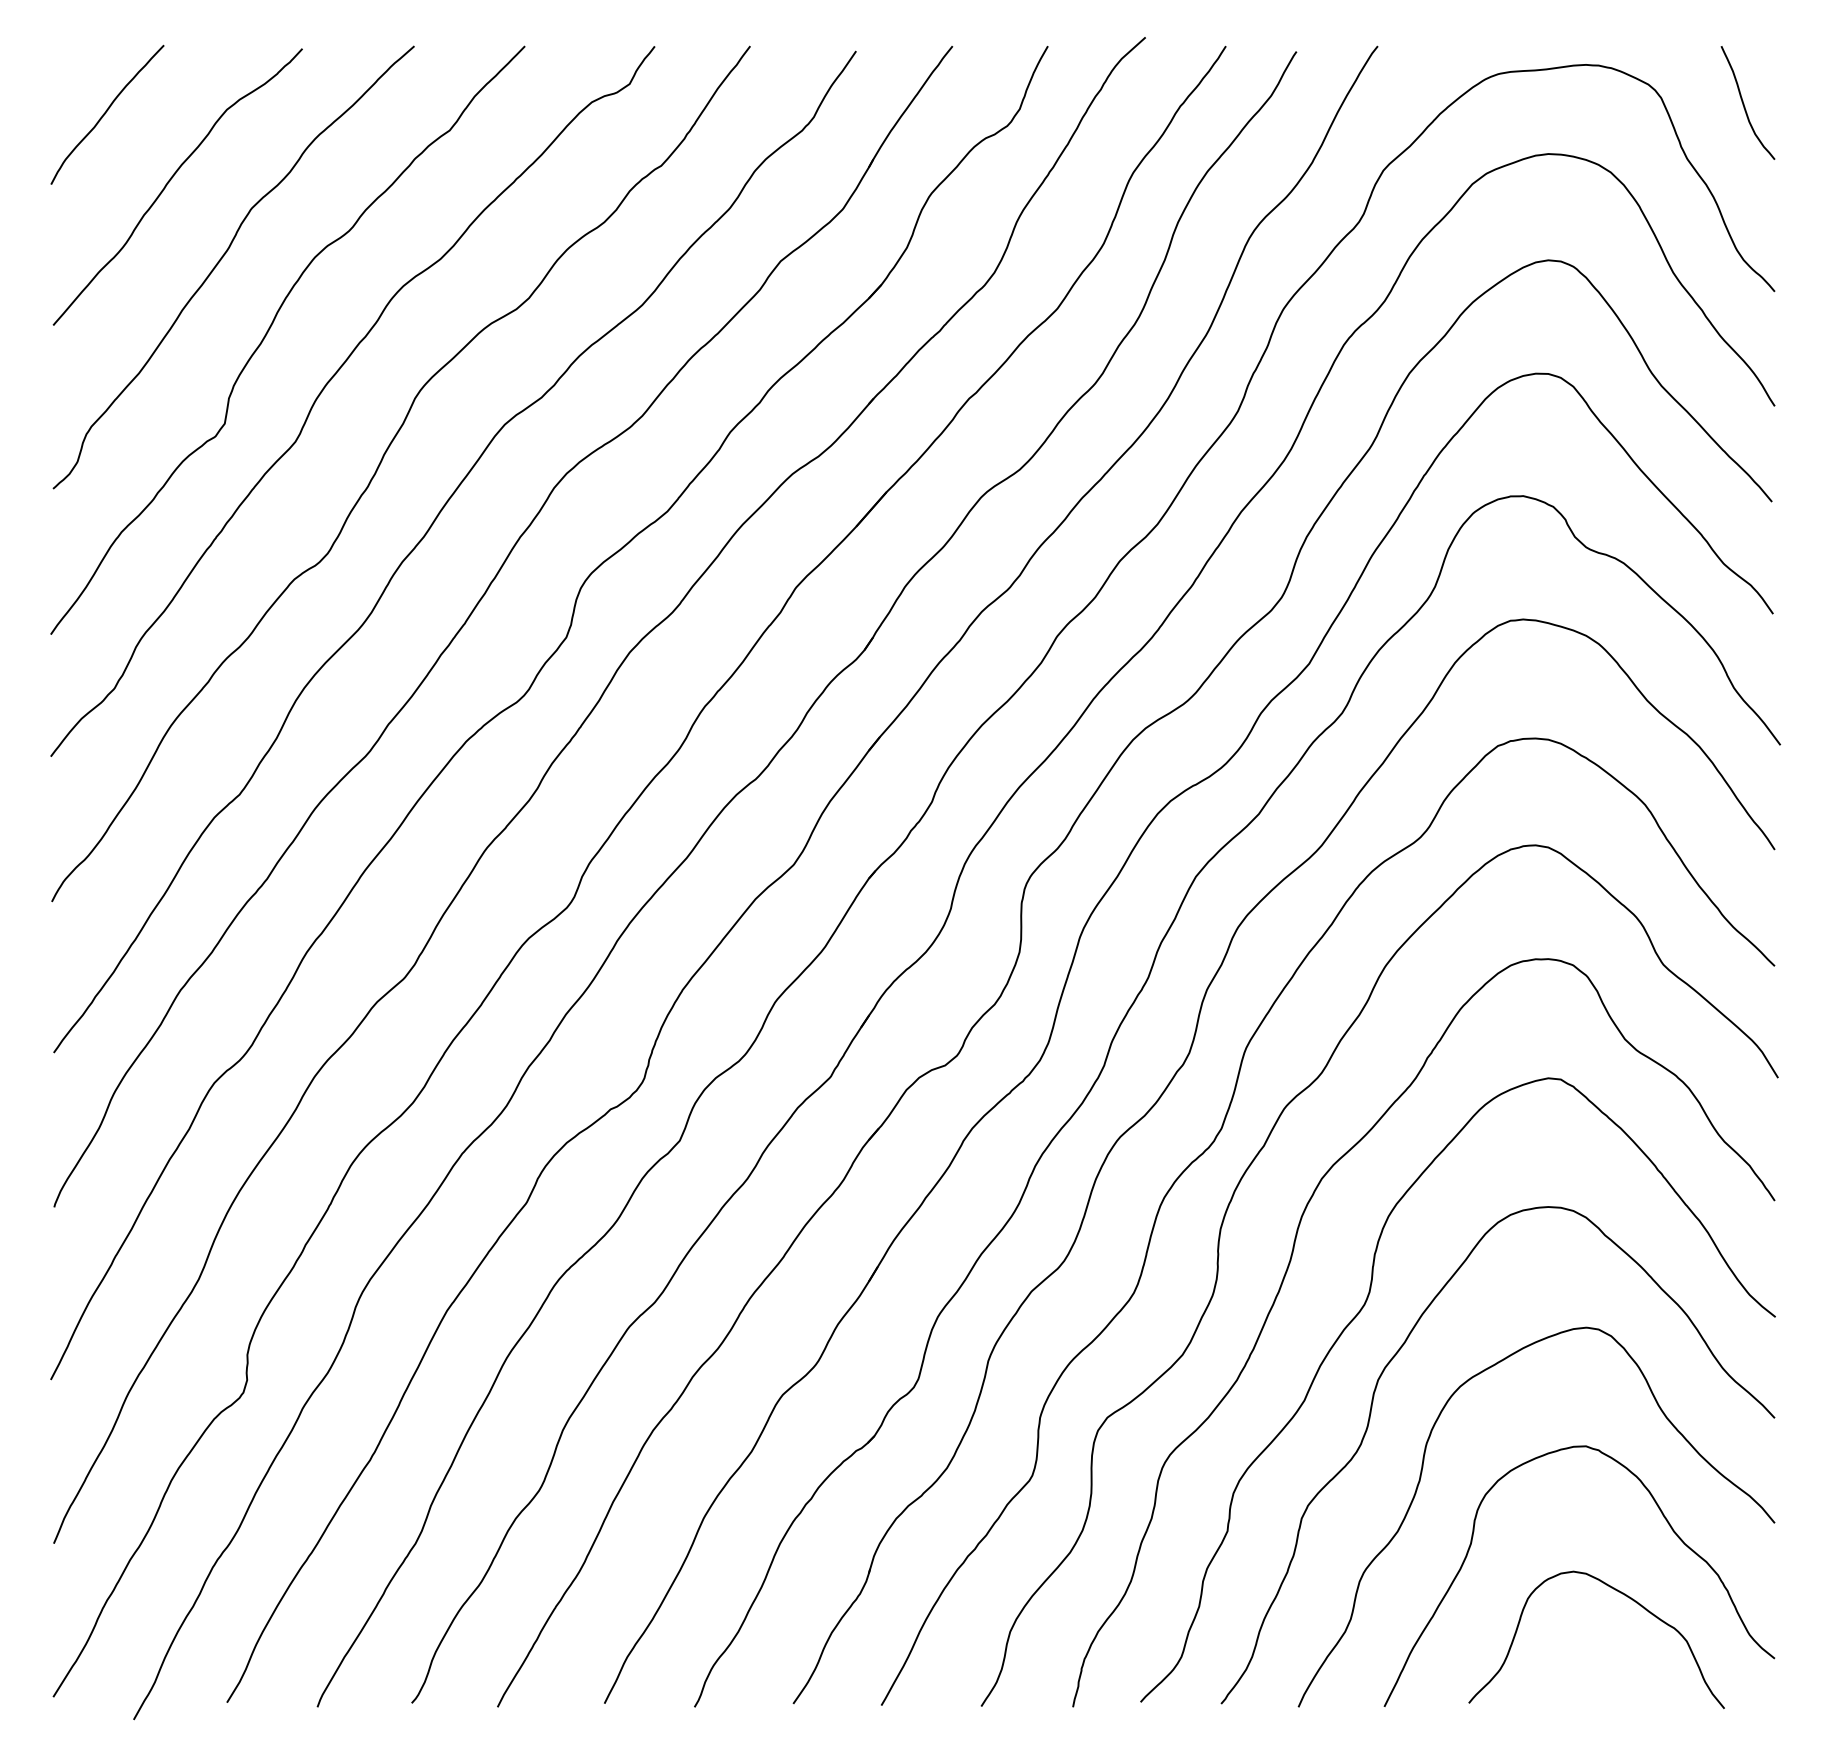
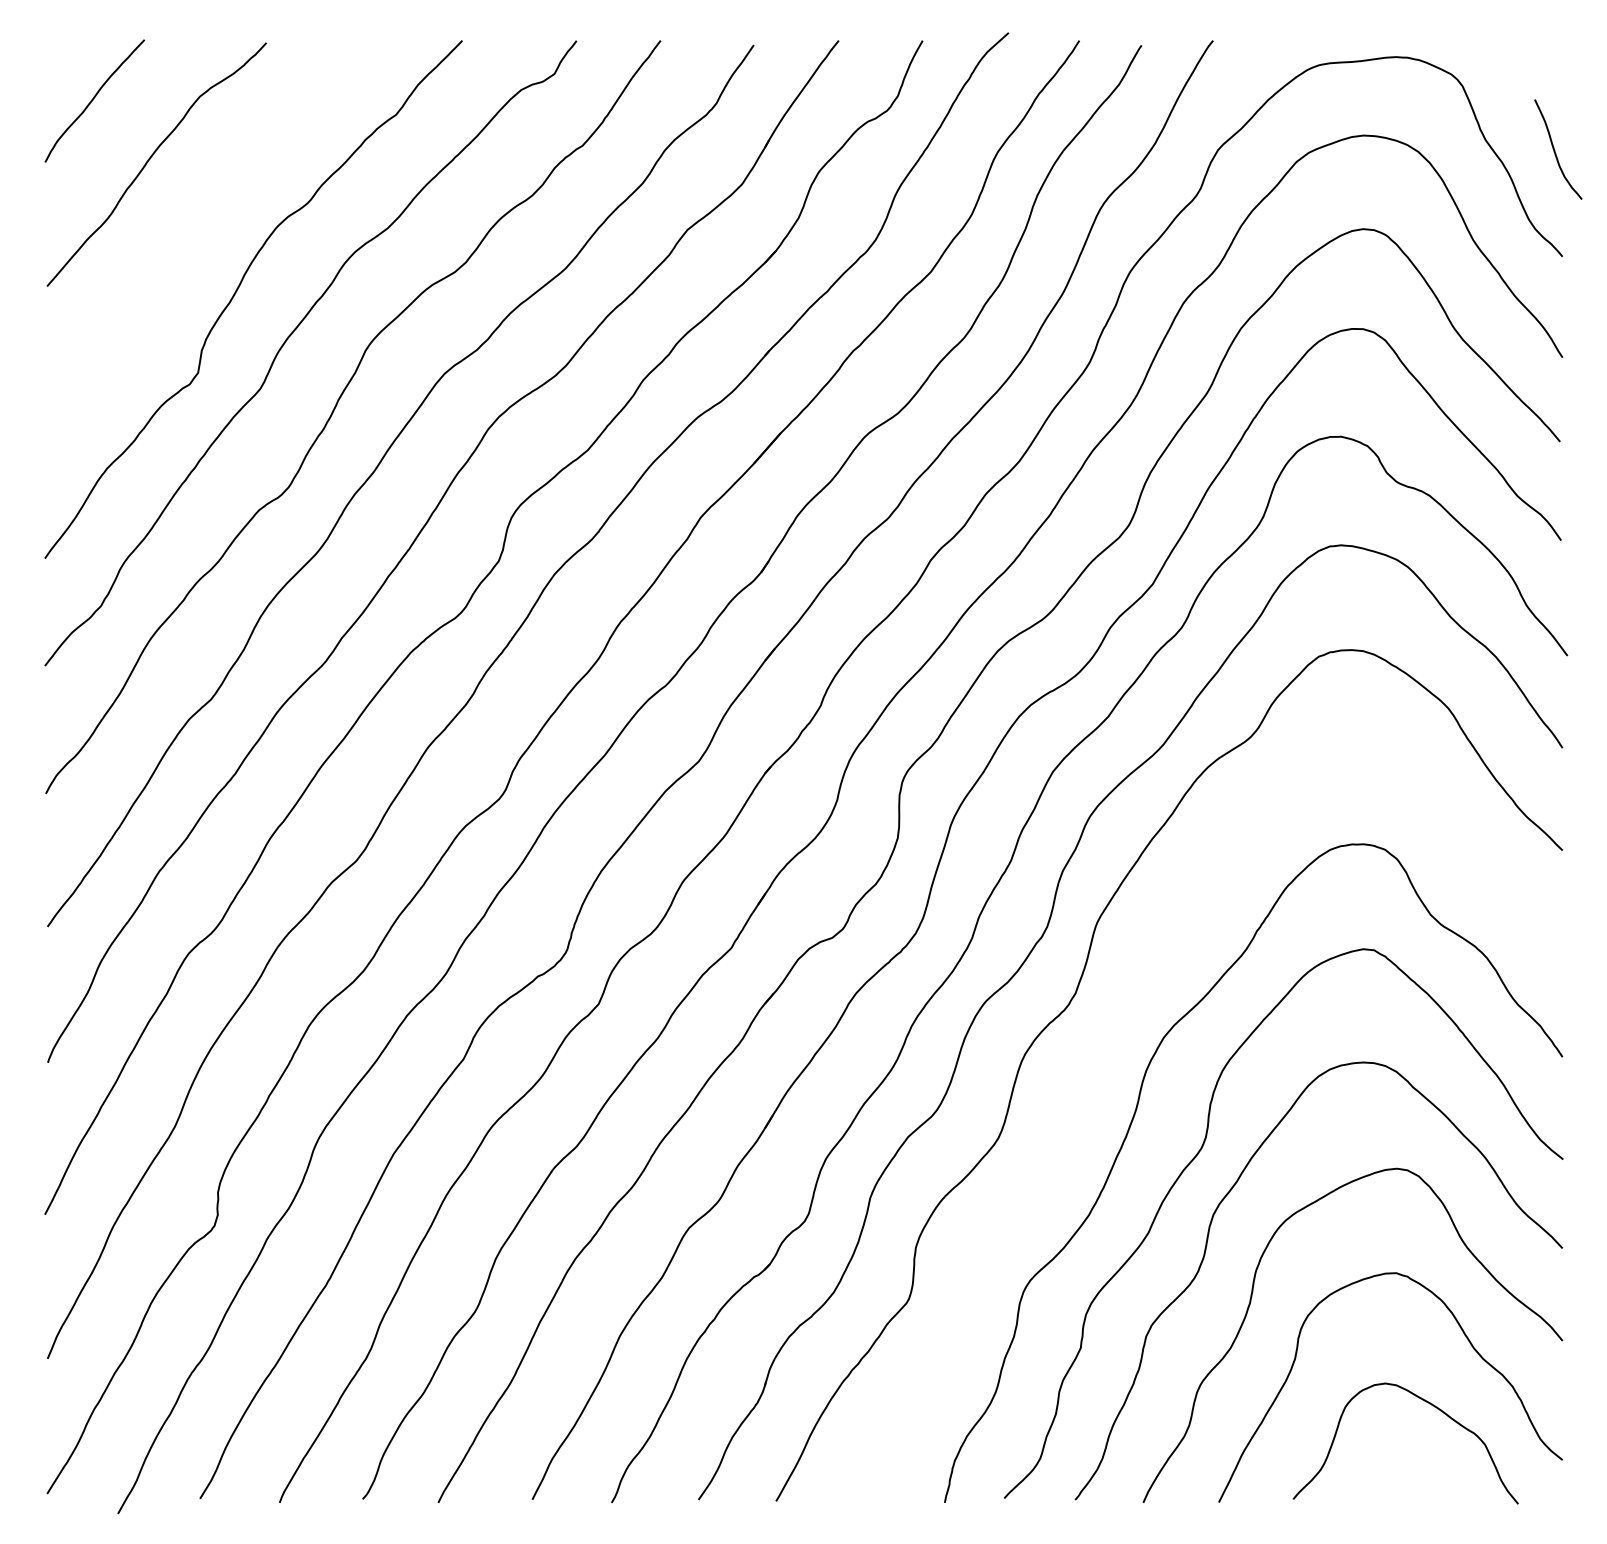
curve: (1744, 103) -> (1555, 150), moved
curve: (221, 260) -> (195, 229), removed
curve: (1218, 1274) -> (1072, 1121), removed

